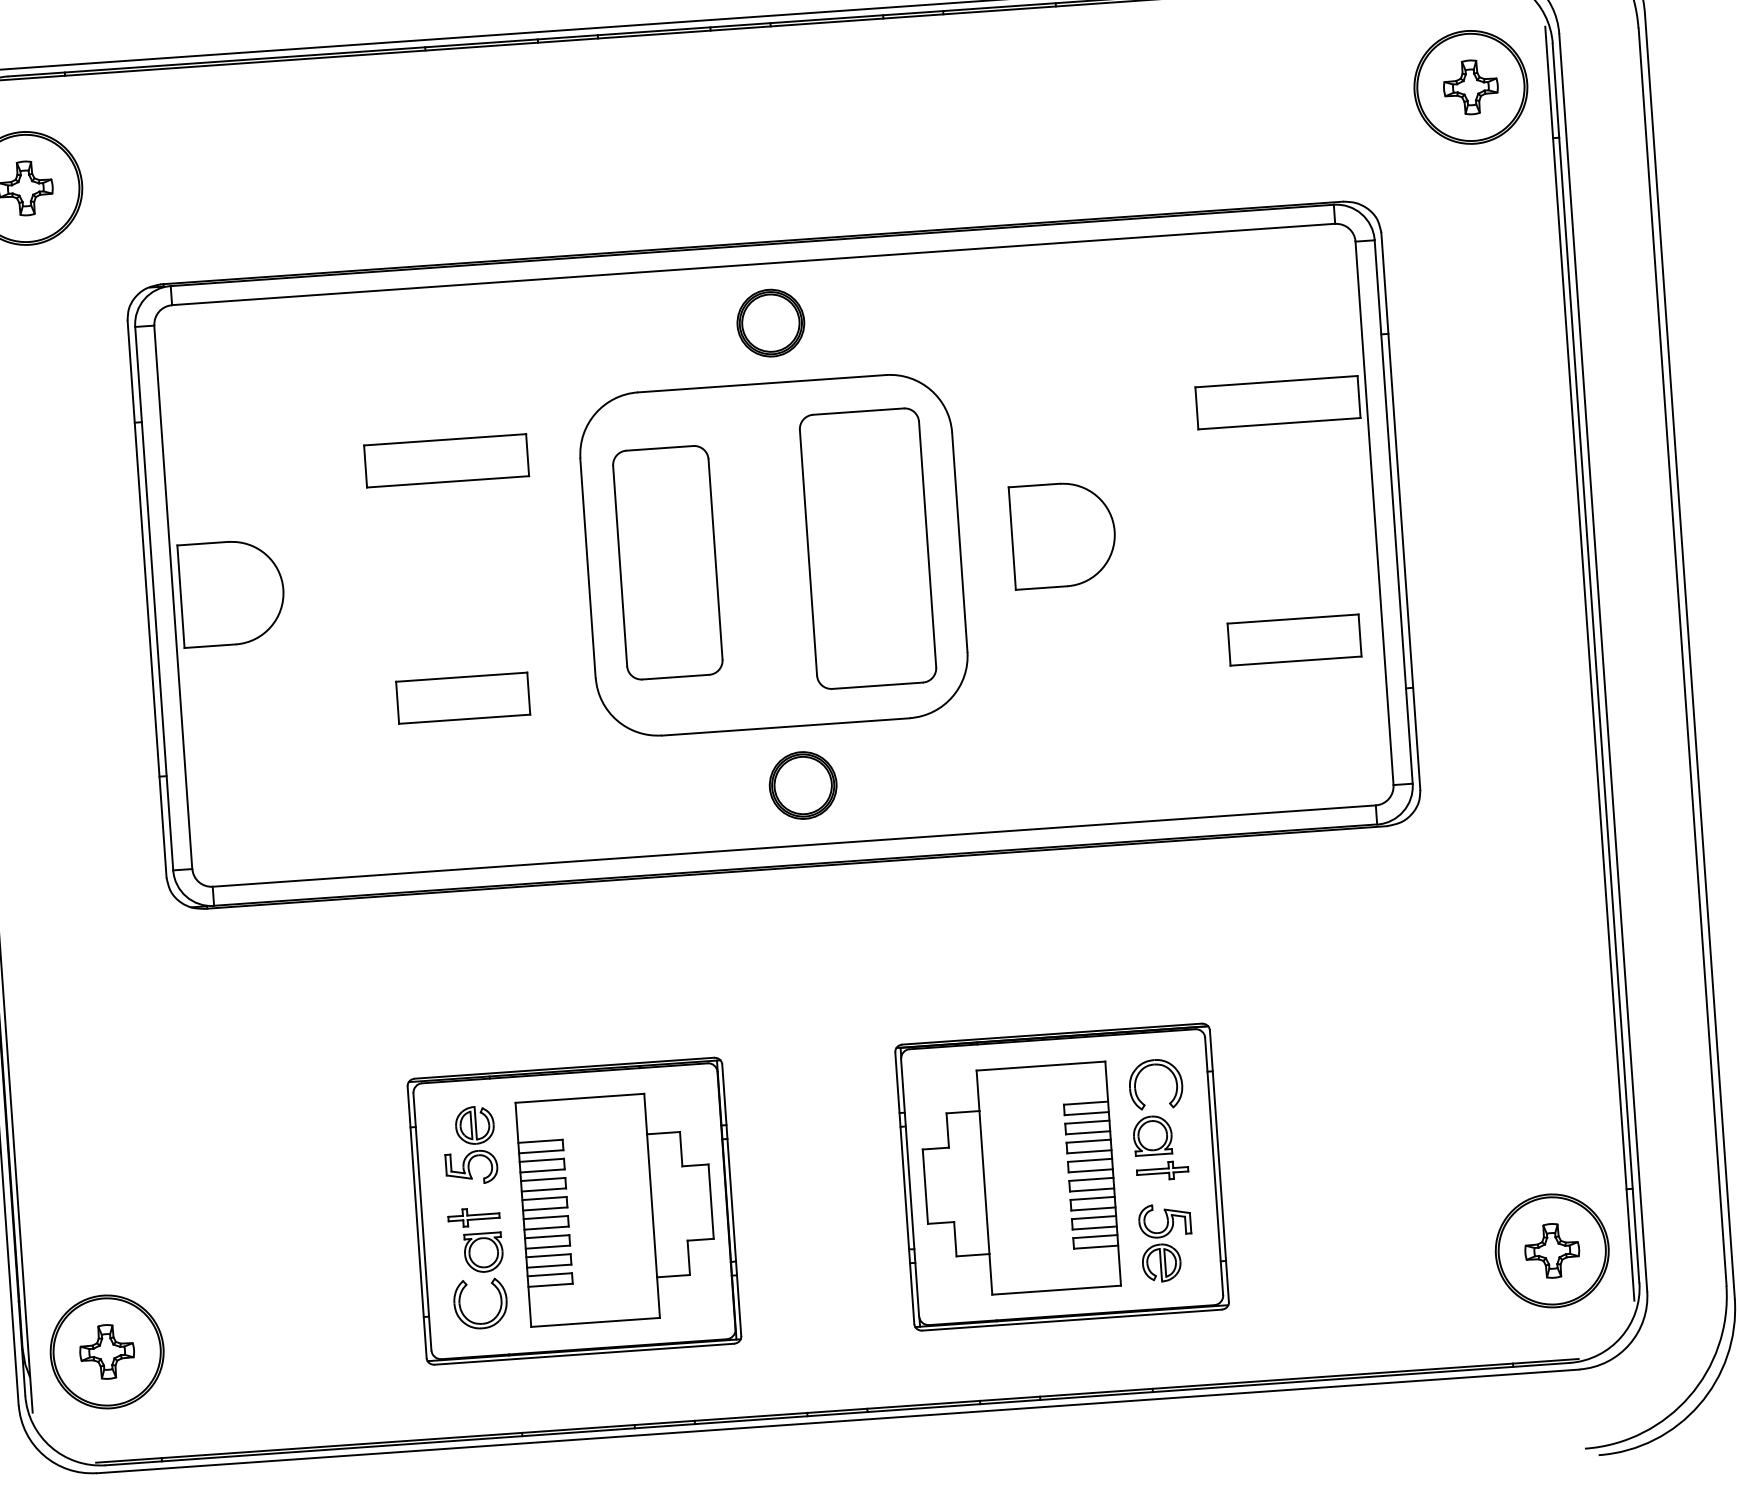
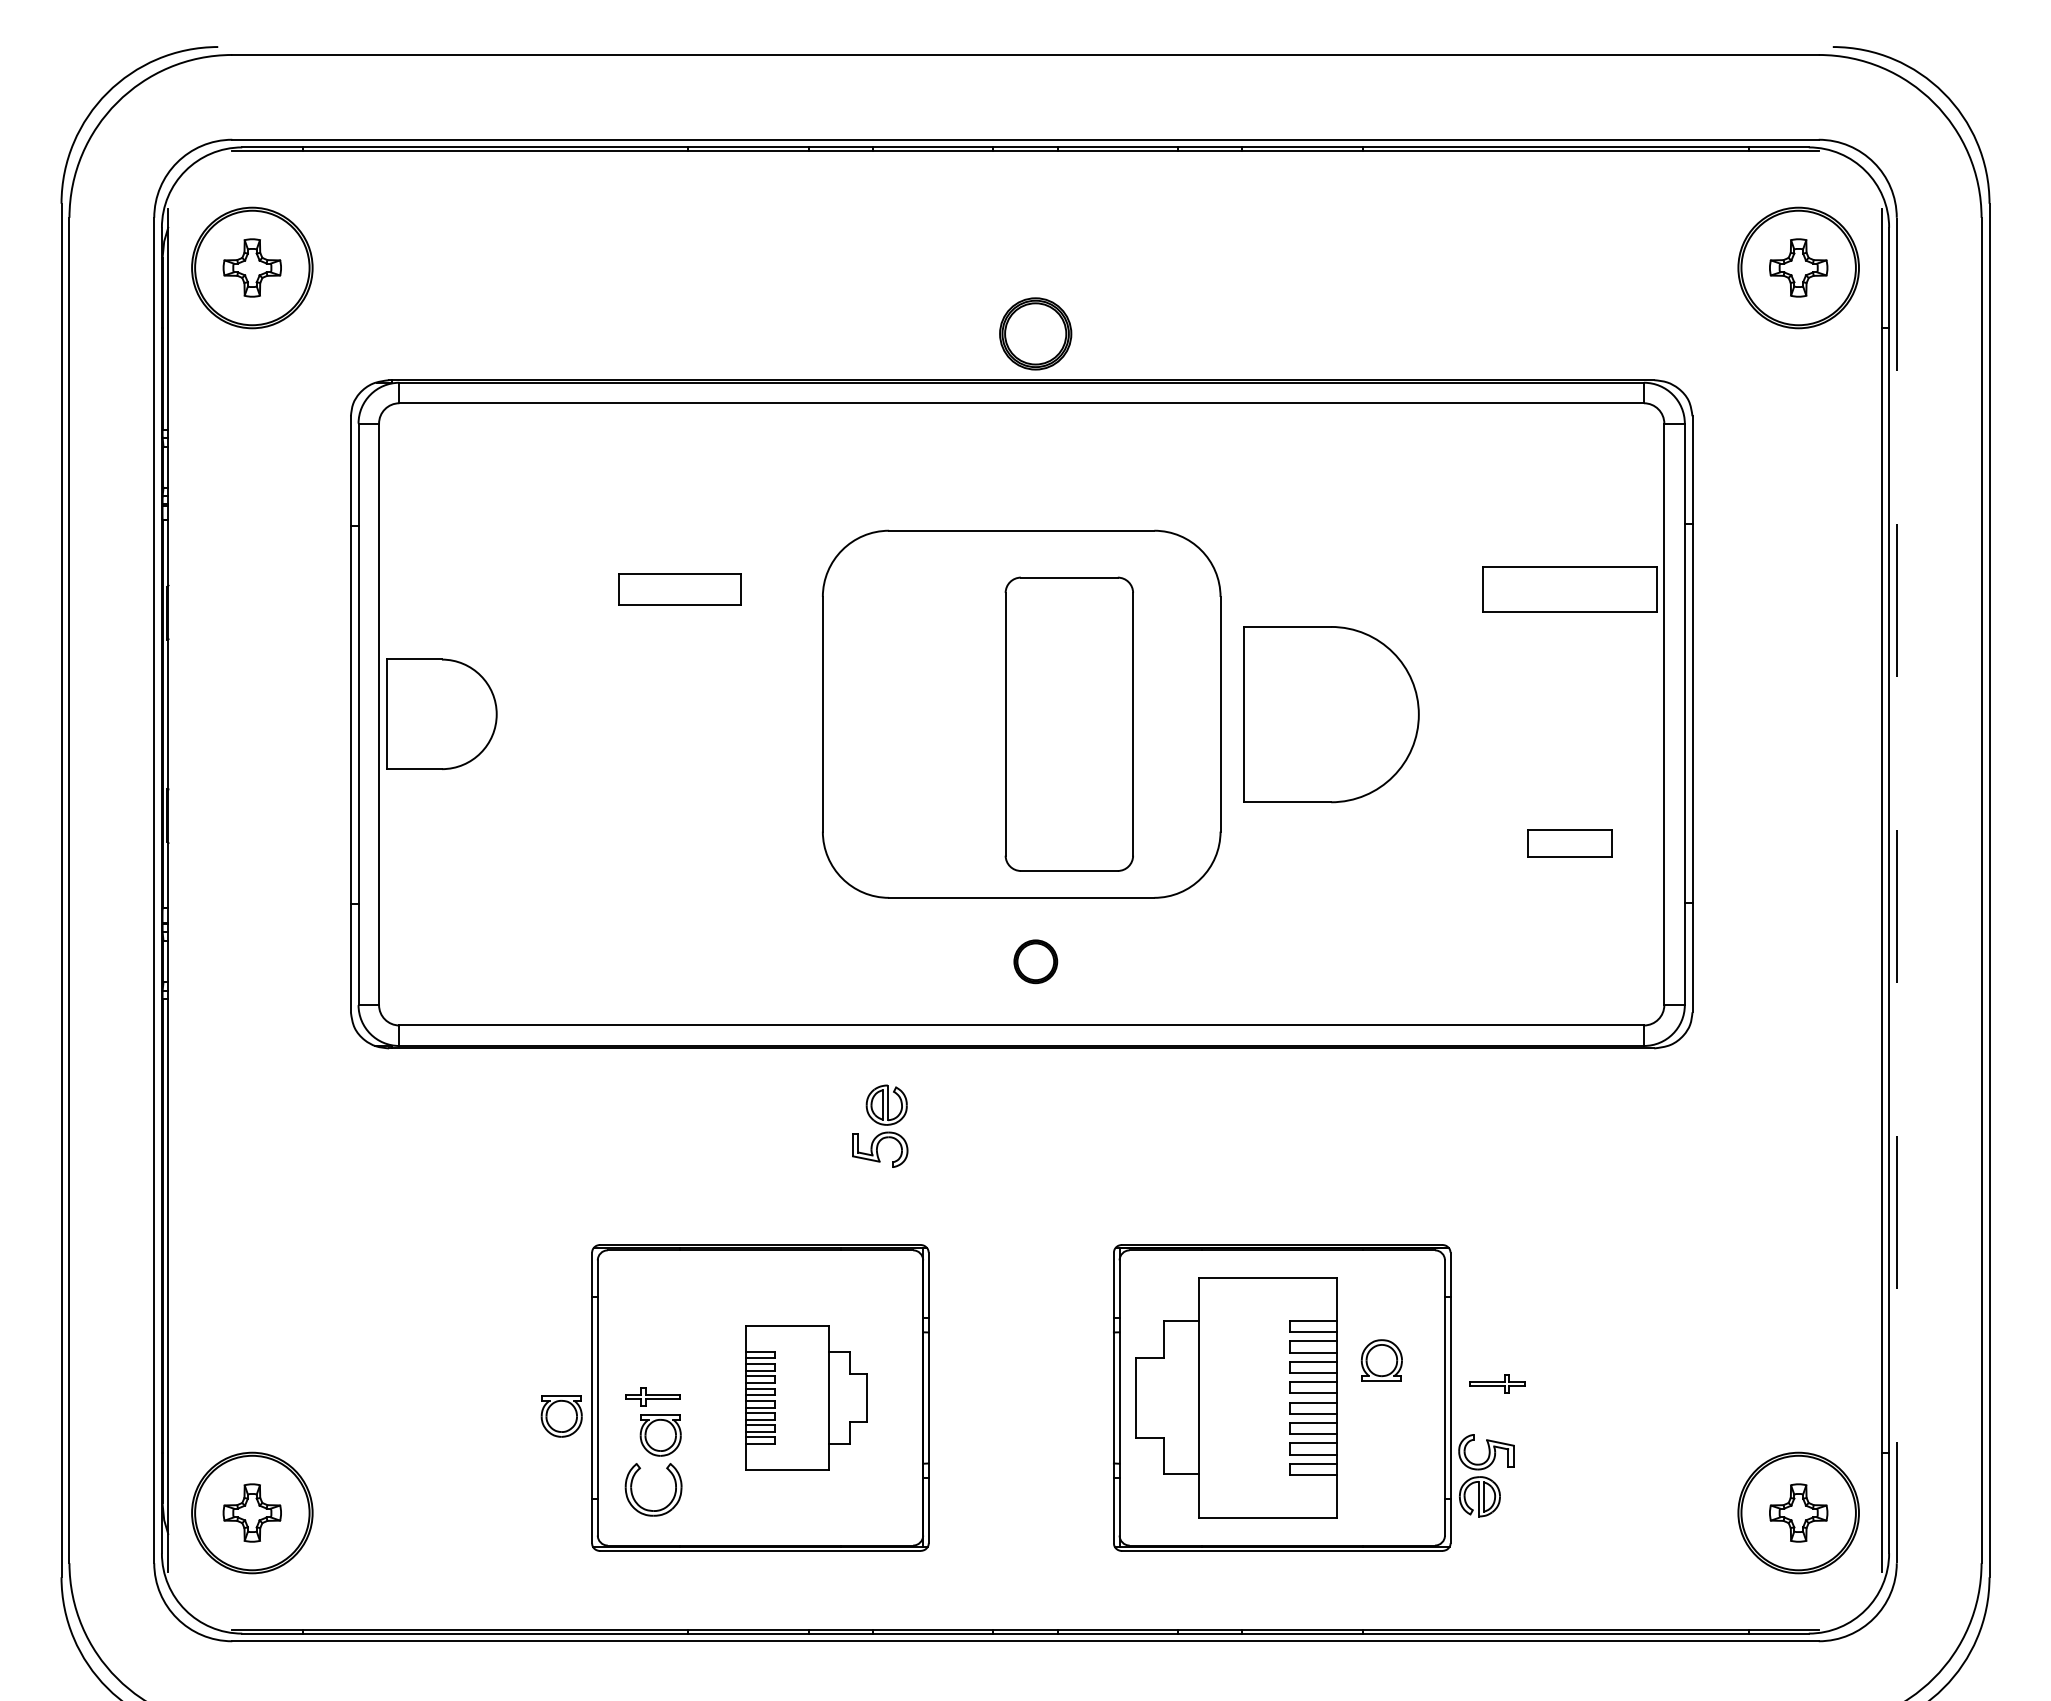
part: (770, 322) -> (1035, 333), moved
part: (446, 461) -> (679, 589), size x0.7
part: (1063, 534) -> (1331, 713), size x1.6
part: (867, 547) -> (1068, 723), moved
part: (668, 562) -> (908, 714), removed
part: (1294, 640) -> (1569, 843), size x0.6
line: (1602, 662) -> (1896, 890), solid -> dashed
part: (462, 698) -> (679, 843), removed
part: (803, 785) -> (1035, 961), size x0.6
part: (1151, 1066) -> (1385, 1286), removed
part: (470, 1144) -> (880, 1125), moved
part: (1162, 1170) -> (1497, 1383), moved
part: (617, 1207) -> (806, 1397), size x0.6
part: (389, 1241) -> (561, 1416), added
part: (1166, 1242) -> (1486, 1475), moved

